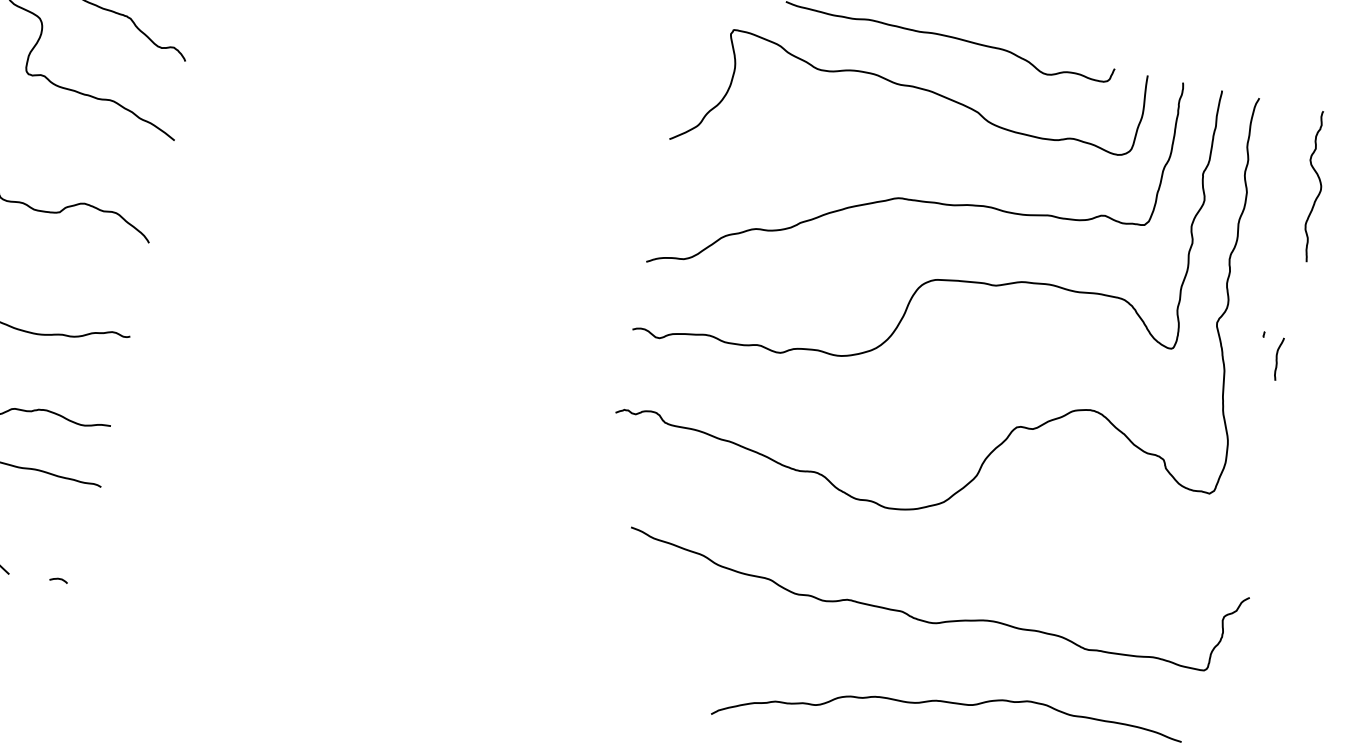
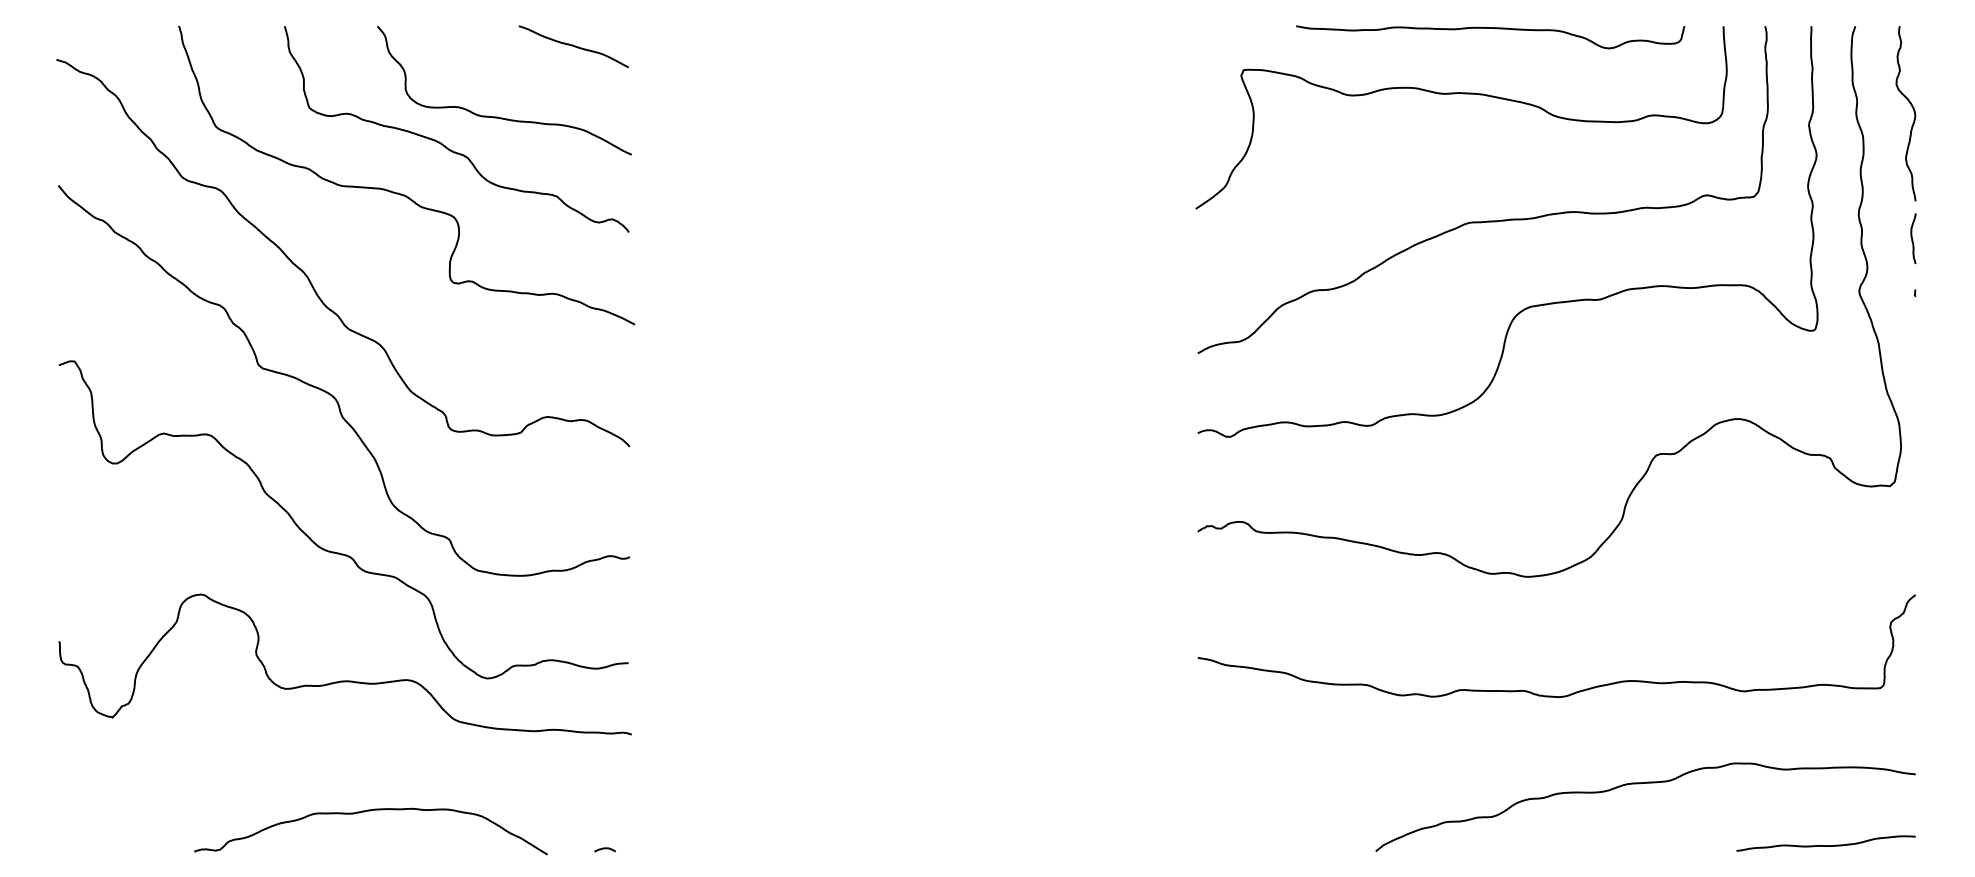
curve: (1320, 185) -> (1913, 111), moved
curve: (1277, 358) -> (1912, 238), moved
curve: (945, 620) -> (1575, 691), moved

